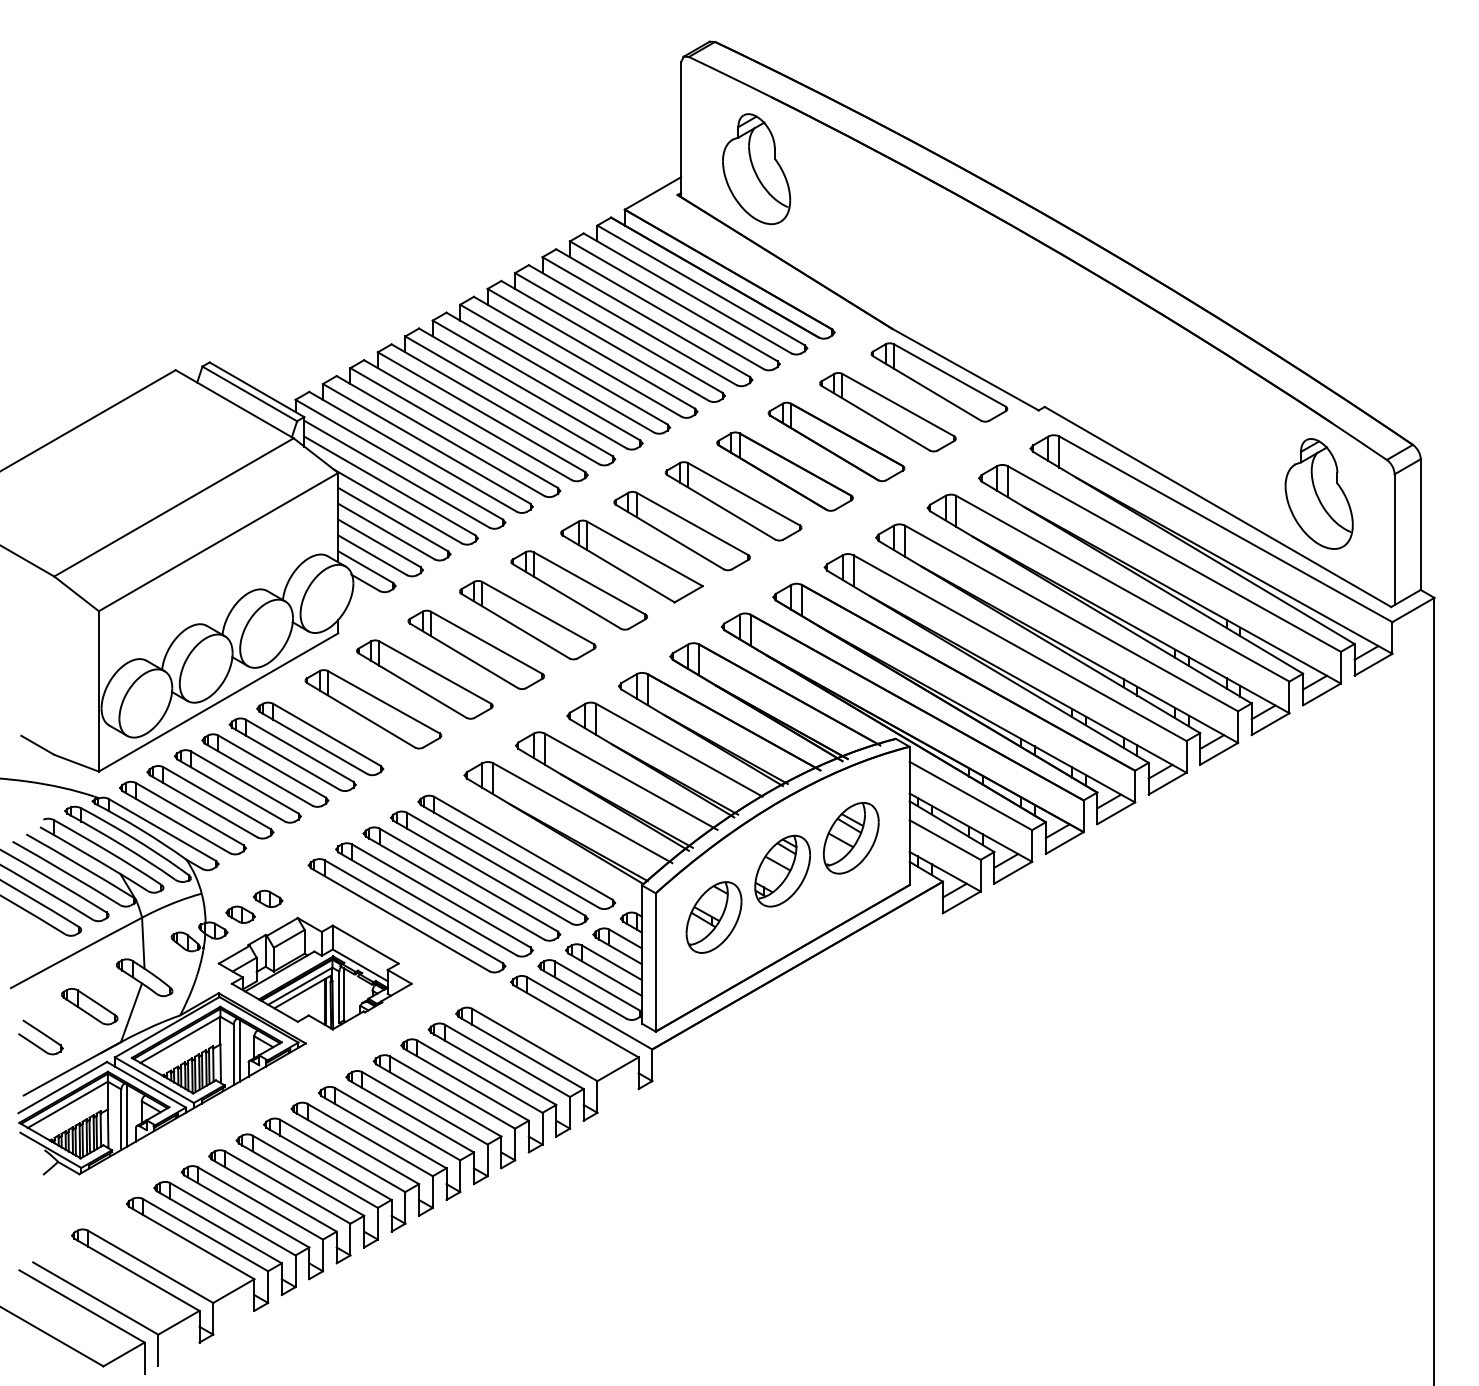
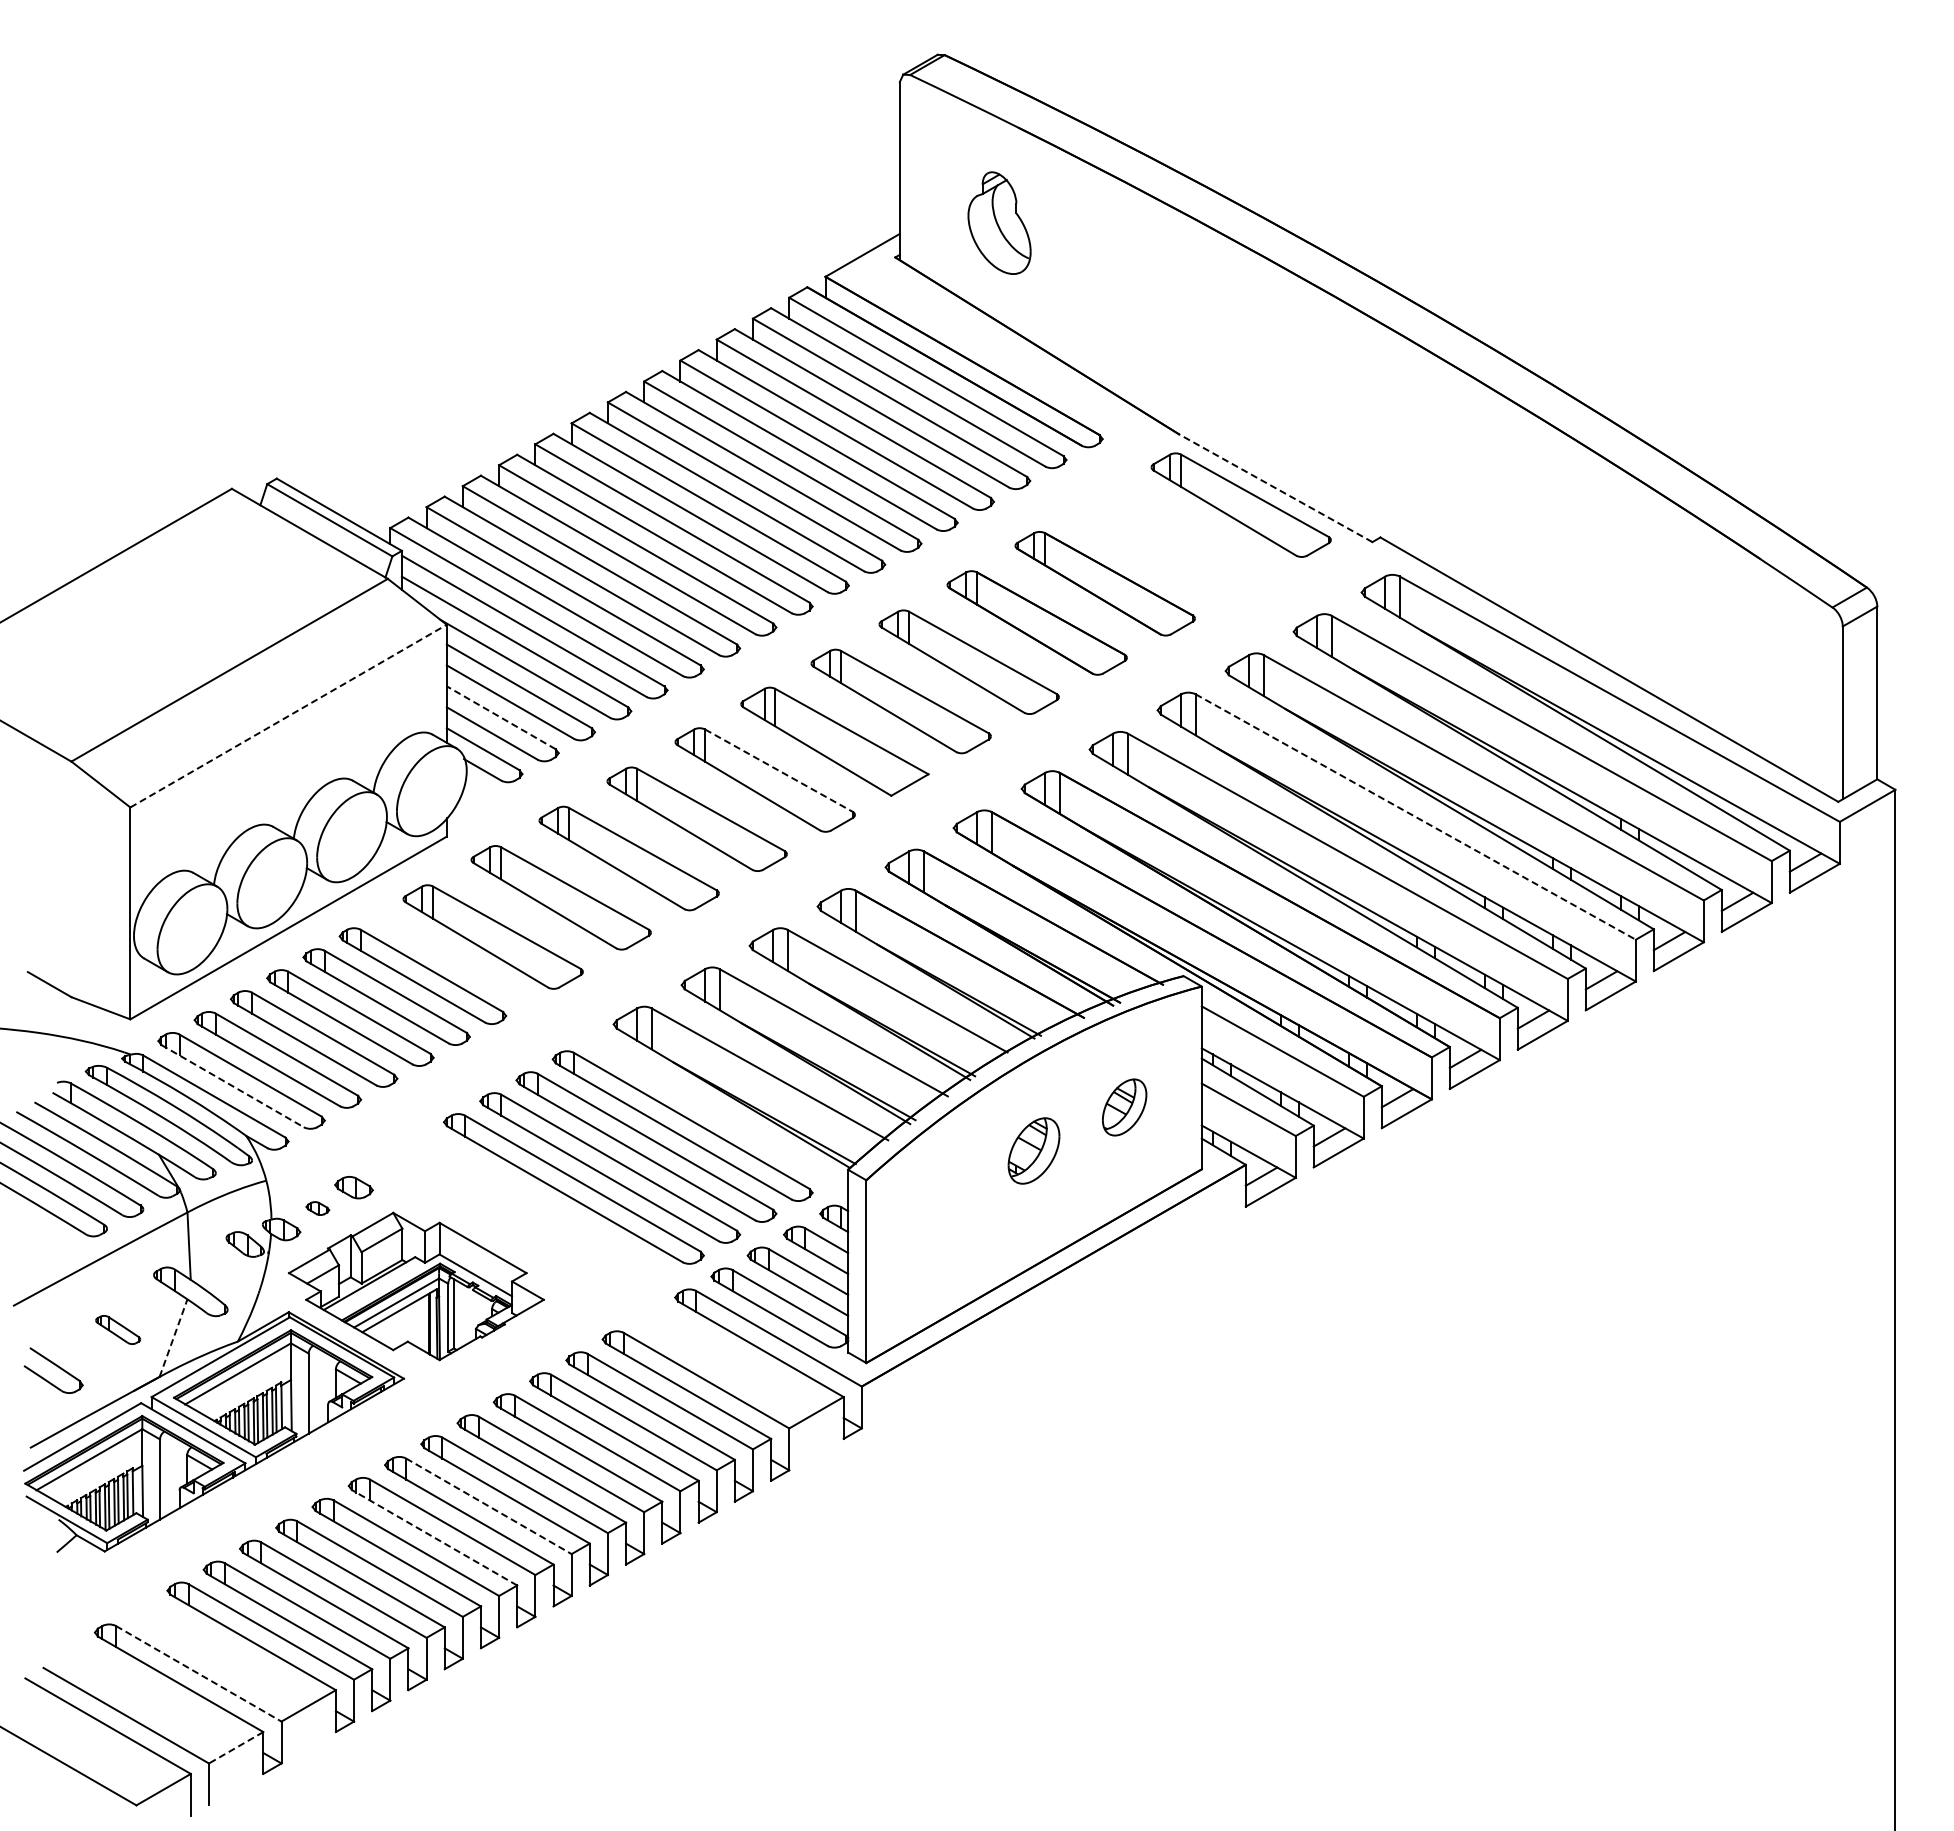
part: (756, 168) -> (999, 222), size x0.7
line: (965, 369) -> (1275, 488), solid -> dashed
part: (887, 412) -> (1172, 544), removed
part: (1318, 493) -> (1742, 652), removed
line: (218, 542) -> (288, 716), solid -> dashed
line: (379, 543) -> (501, 717), solid -> dashed
line: (590, 583) -> (779, 770), solid -> dashed
line: (1071, 618) -> (1415, 817), solid -> dashed
line: (176, 822) -> (232, 1086), solid -> dashed
part: (851, 838) -> (1124, 1107), size x0.6
part: (782, 870) -> (1033, 1150), size x0.7
part: (240, 914) -> (317, 1208), size x0.6
part: (406, 915) -> (537, 1209), removed
part: (714, 916) -> (943, 1211), removed
part: (89, 1006) -> (117, 1329), size x0.6
line: (131, 1012) -> (173, 1337), solid -> dashed
line: (239, 1050) -> (316, 1387), removed
line: (127, 1115) -> (168, 1473), removed
line: (369, 1140) -> (488, 1506), solid -> dashed
line: (328, 1163) -> (434, 1537), solid -> dashed
line: (150, 1266) -> (198, 1673), solid -> dashed
line: (178, 1323) -> (235, 1748), solid -> dashed

